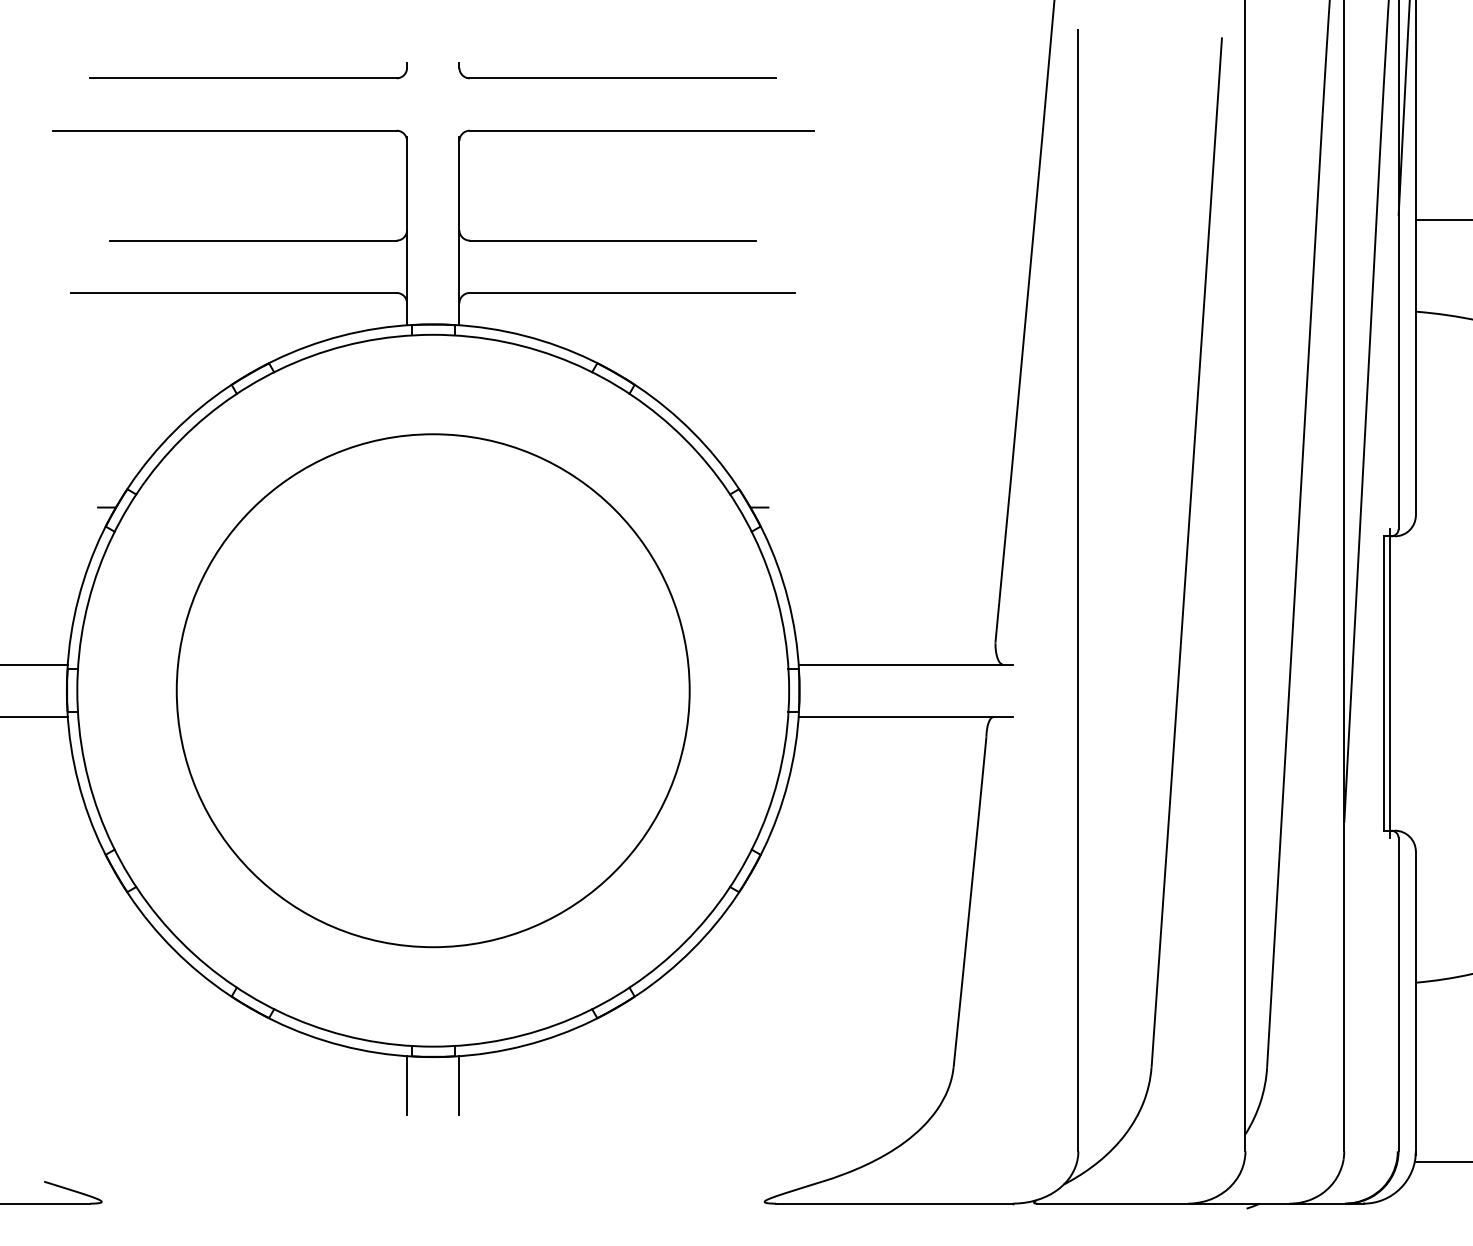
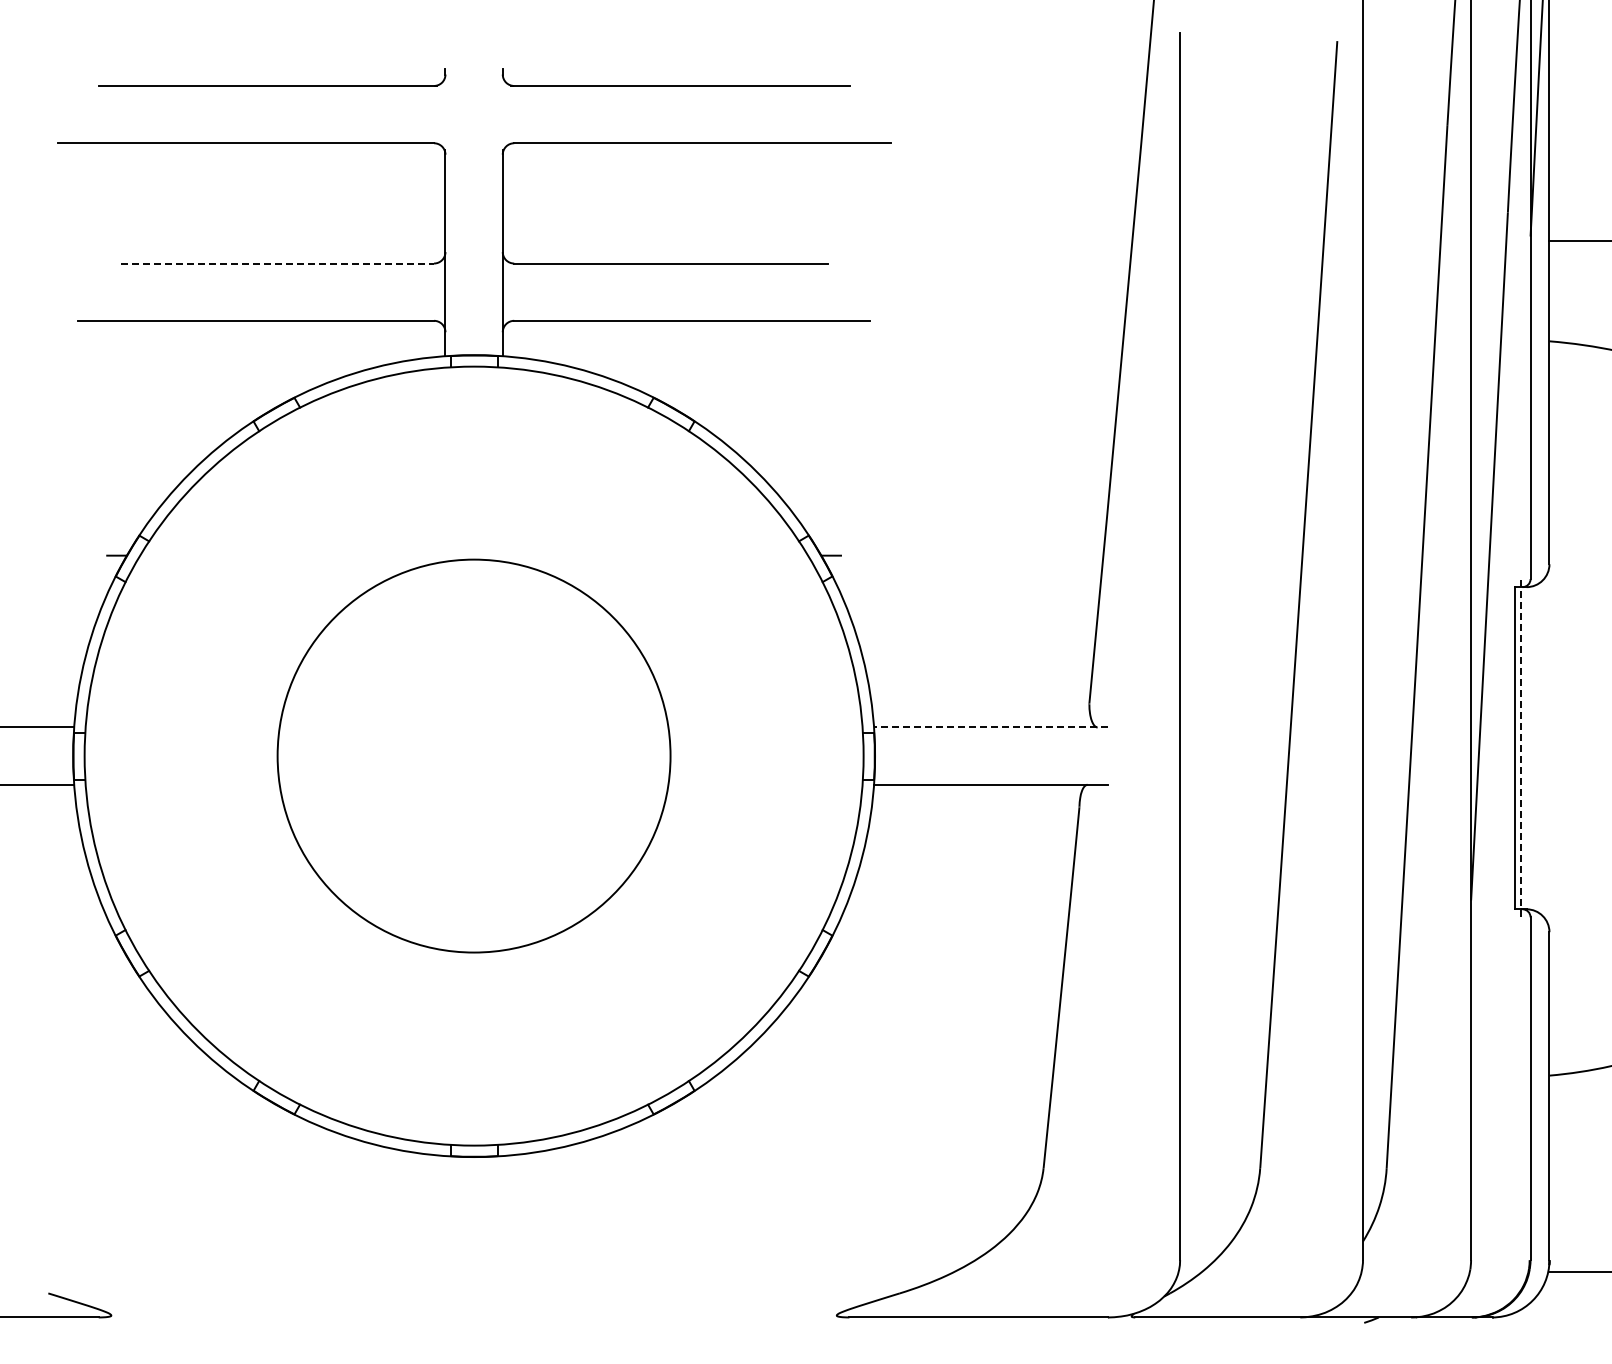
line: (253, 240) -> (277, 263), solid -> dashed
line: (905, 664) -> (990, 727), solid -> dashed
line: (1389, 682) -> (1520, 747), solid -> dashed
circle: (432, 690) -> (473, 755), size x0.7
line: (407, 1084) -> (445, 1187), removed
line: (459, 1084) -> (502, 1187), removed

